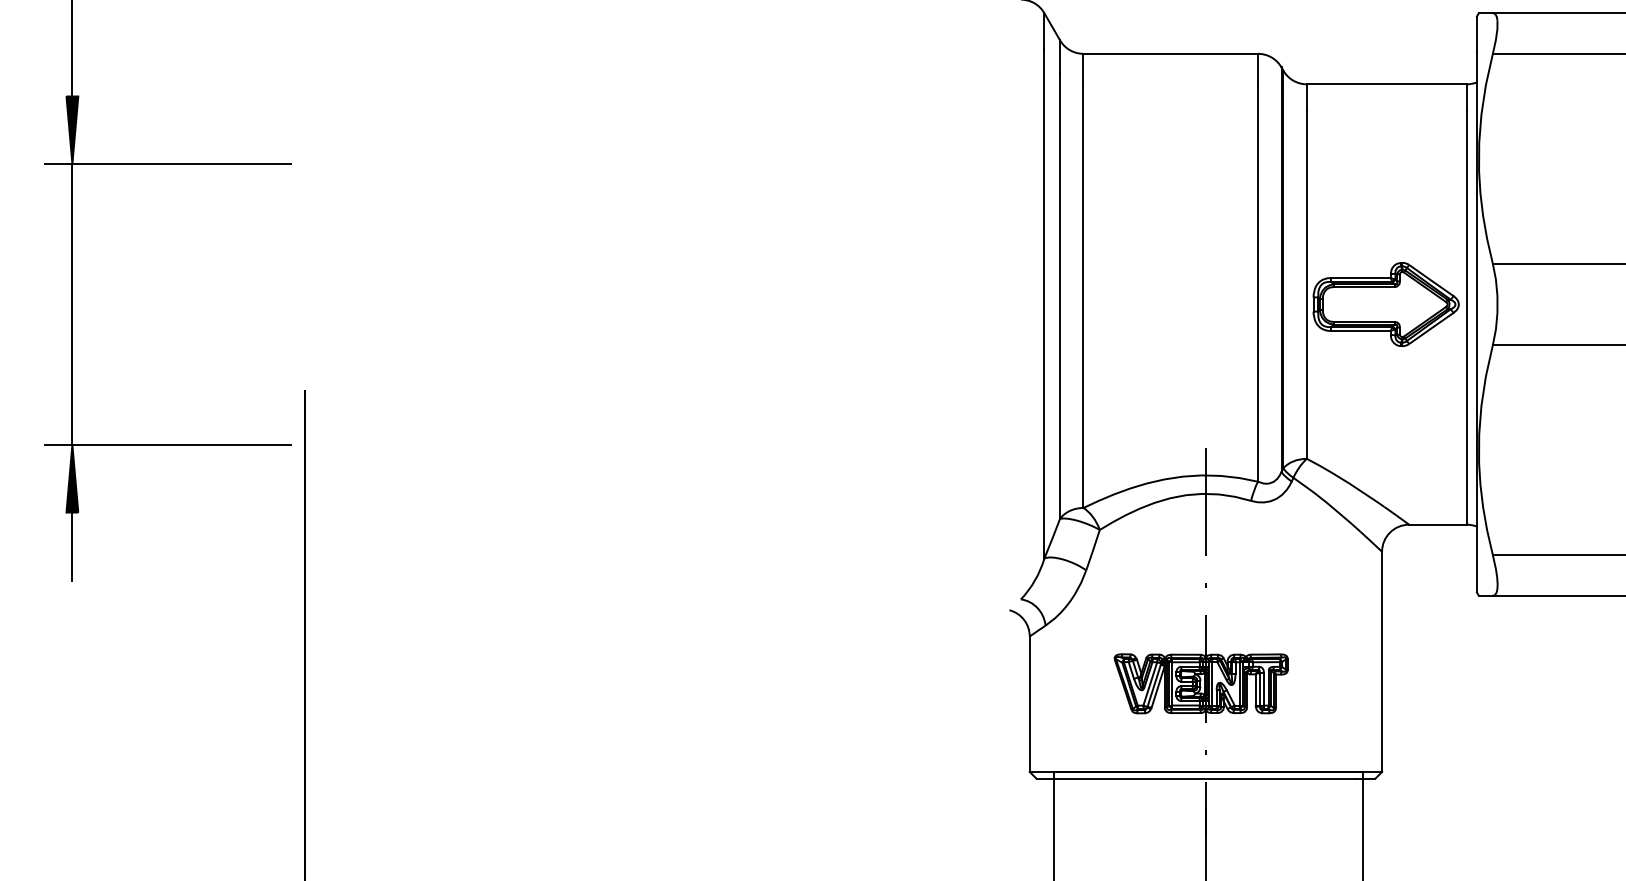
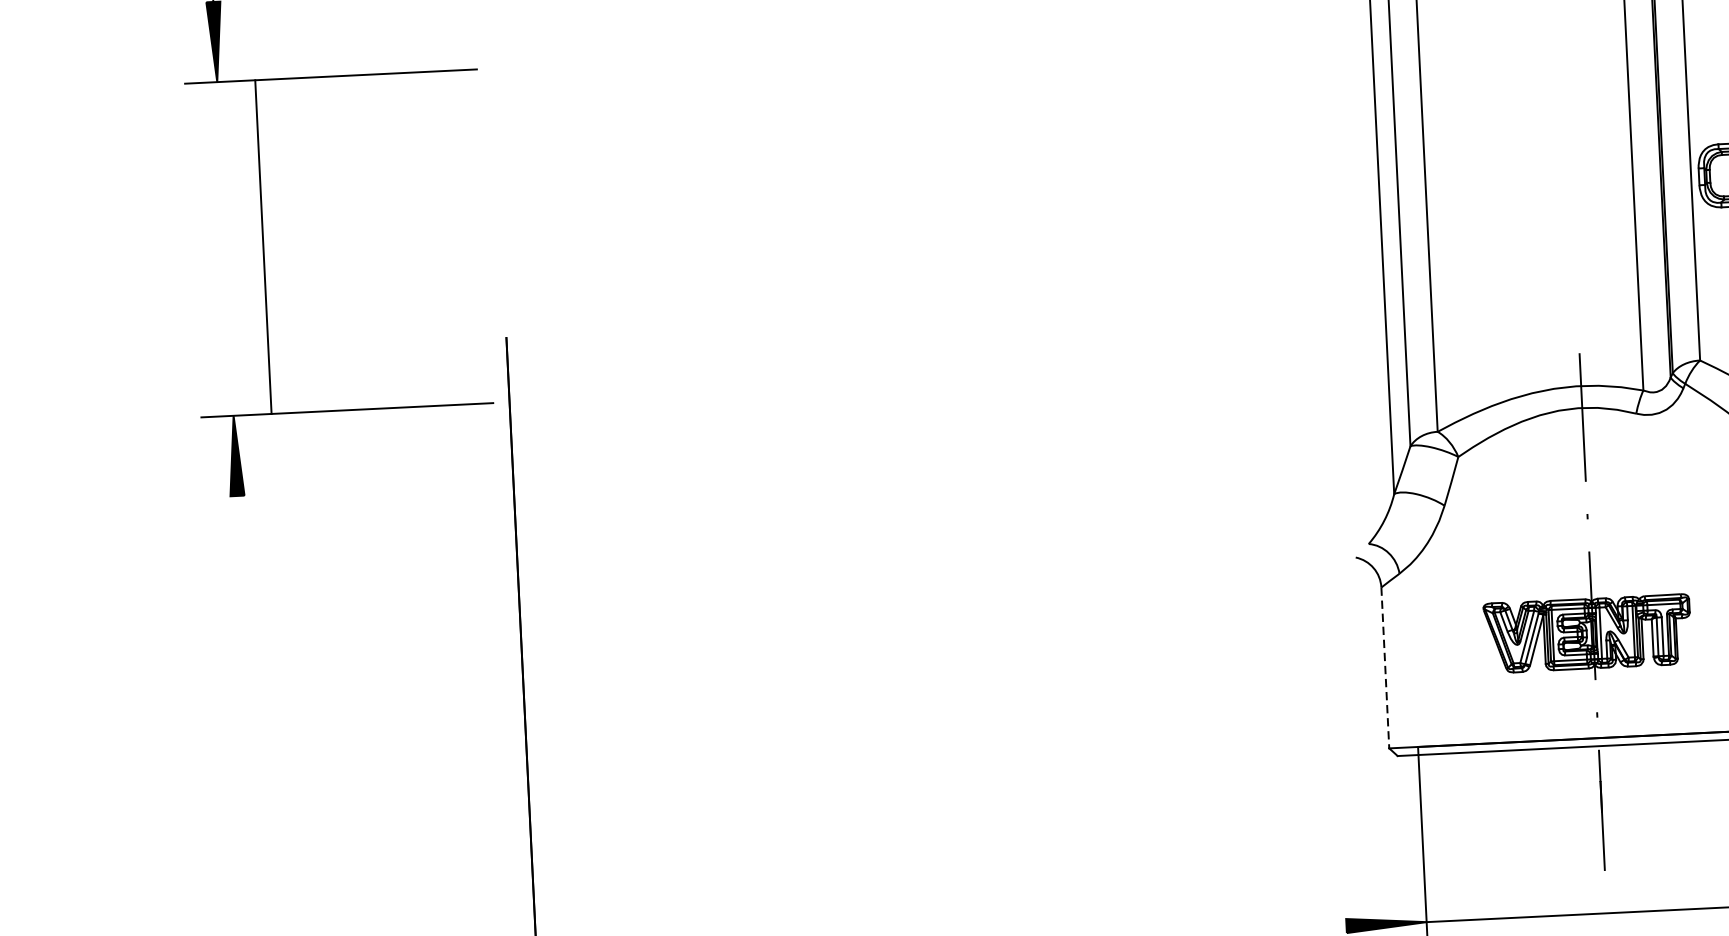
line: (72, 304) -> (263, 247), moved
line: (72, 546) -> (239, 536), removed
line: (1029, 704) -> (1385, 668), solid -> dashed

